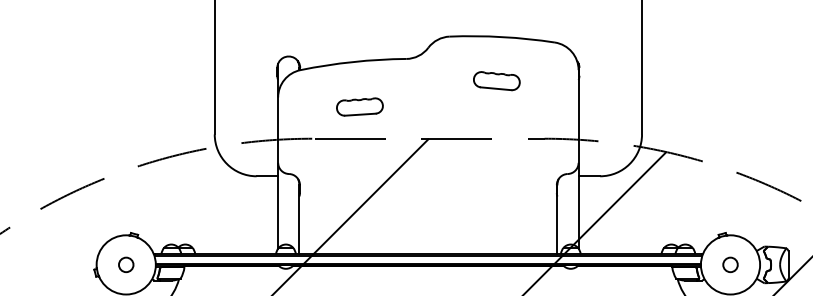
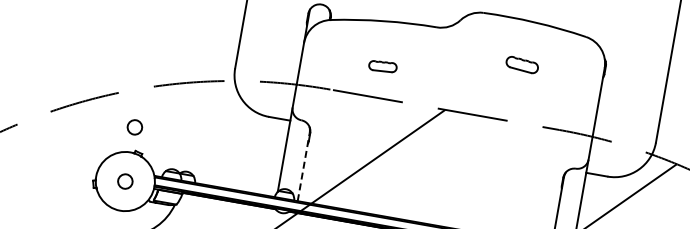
part: (496, 81) -> (521, 65), size x0.7
part: (359, 106) -> (382, 66), size x0.6
circle: (126, 209) -> (135, 127), added
line: (299, 219) -> (303, 166), solid -> dashed

